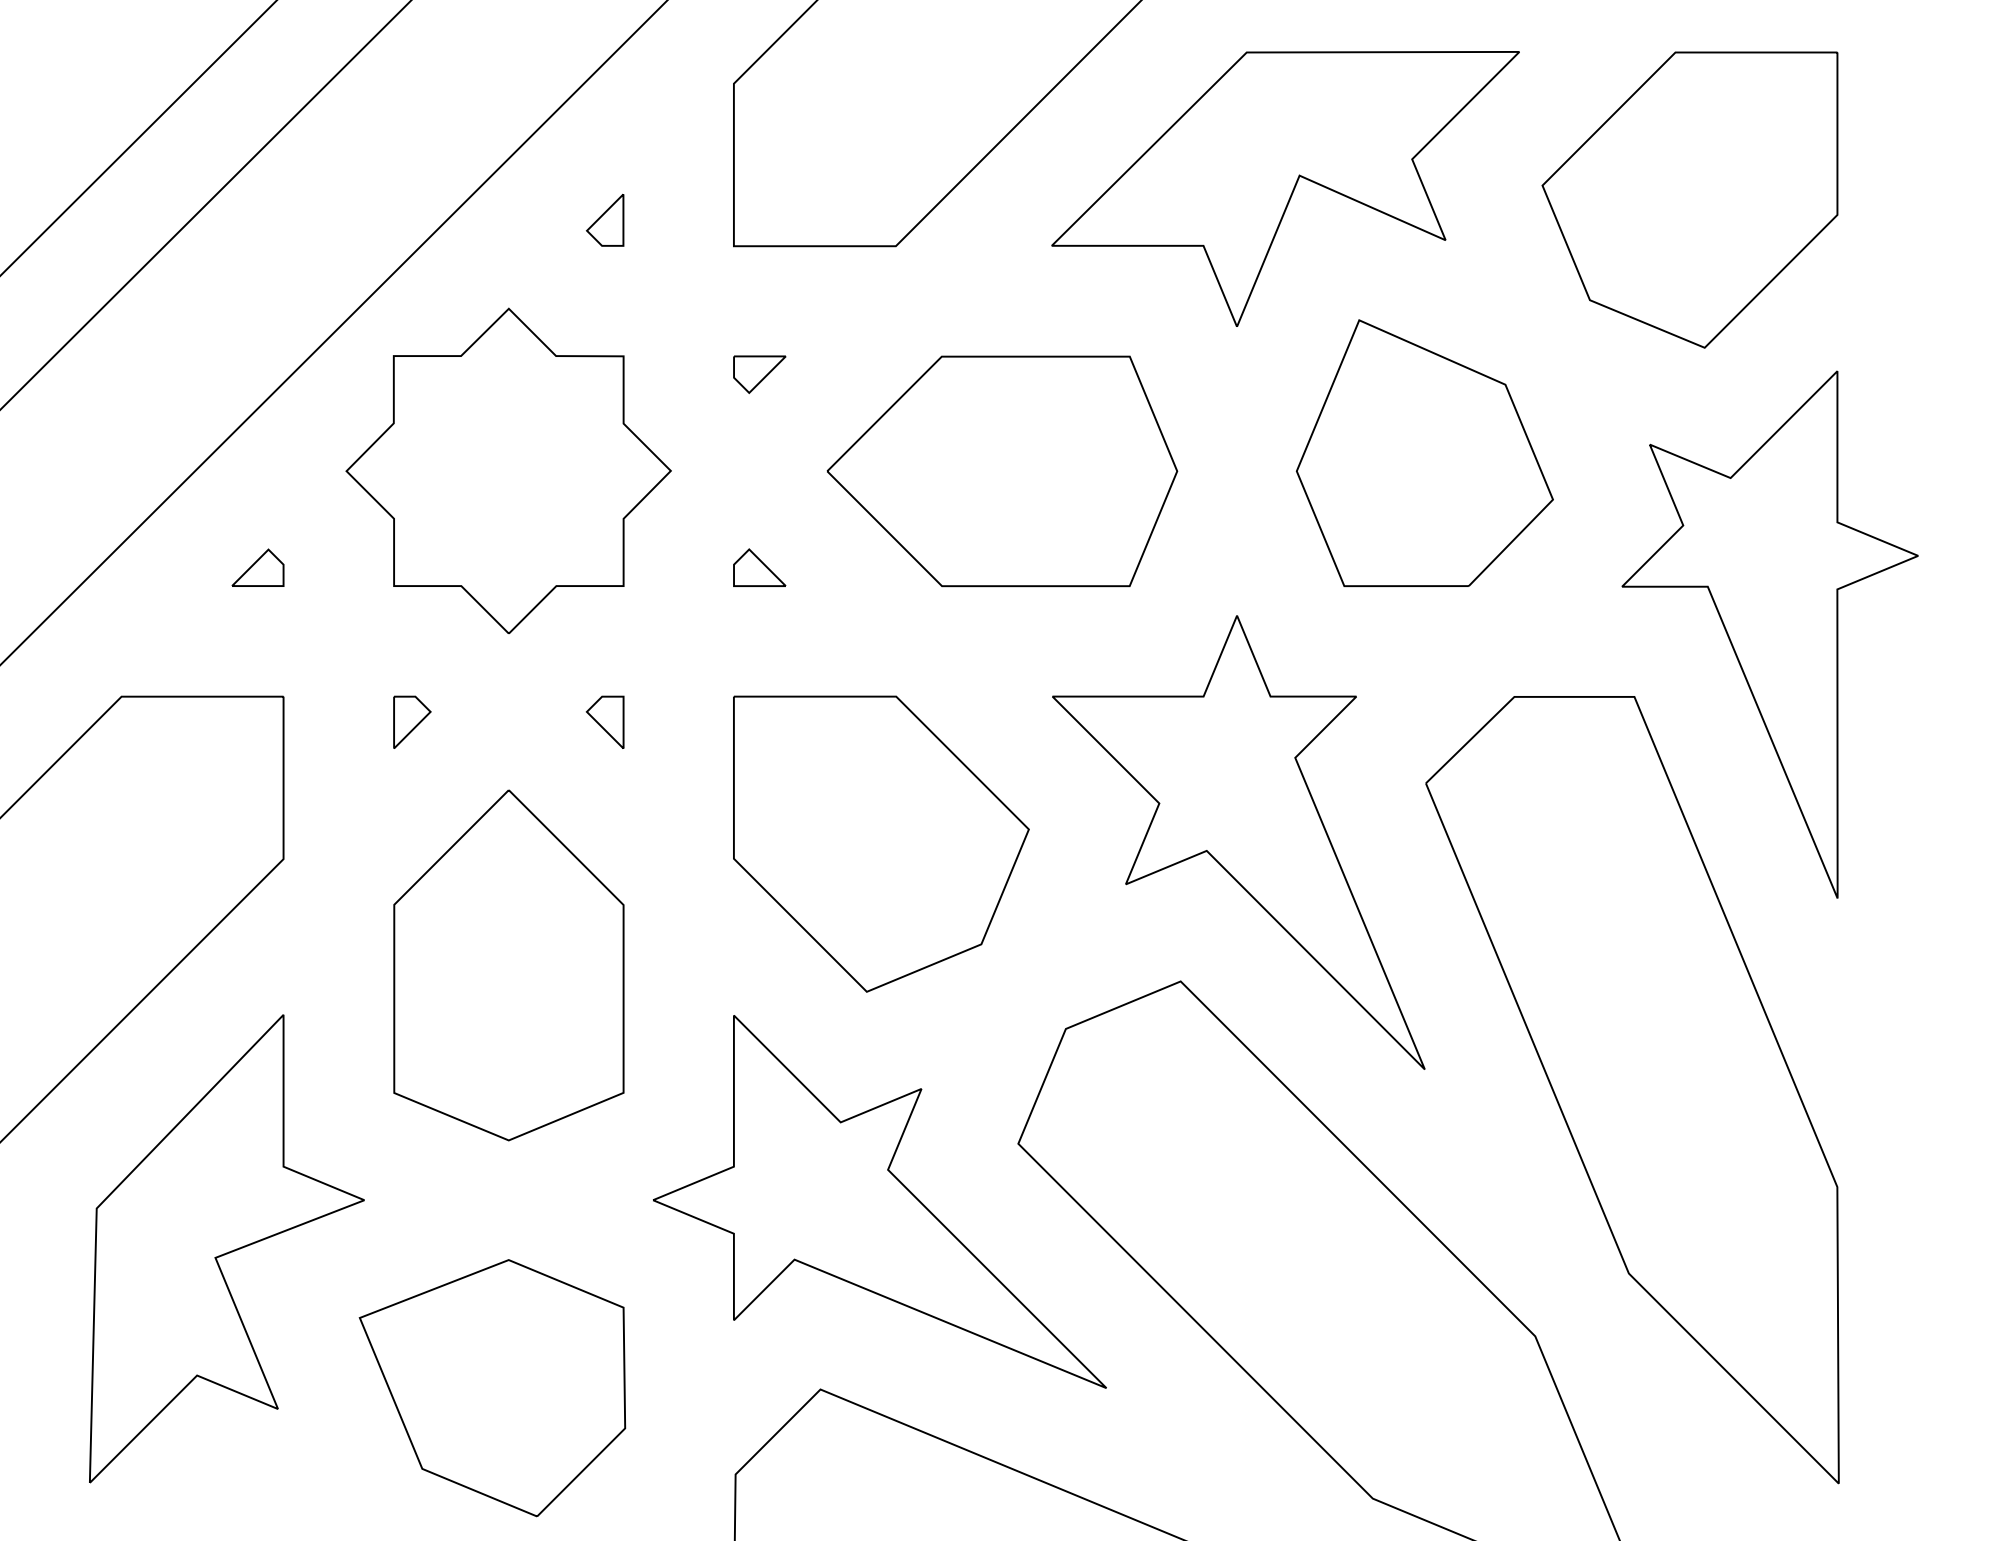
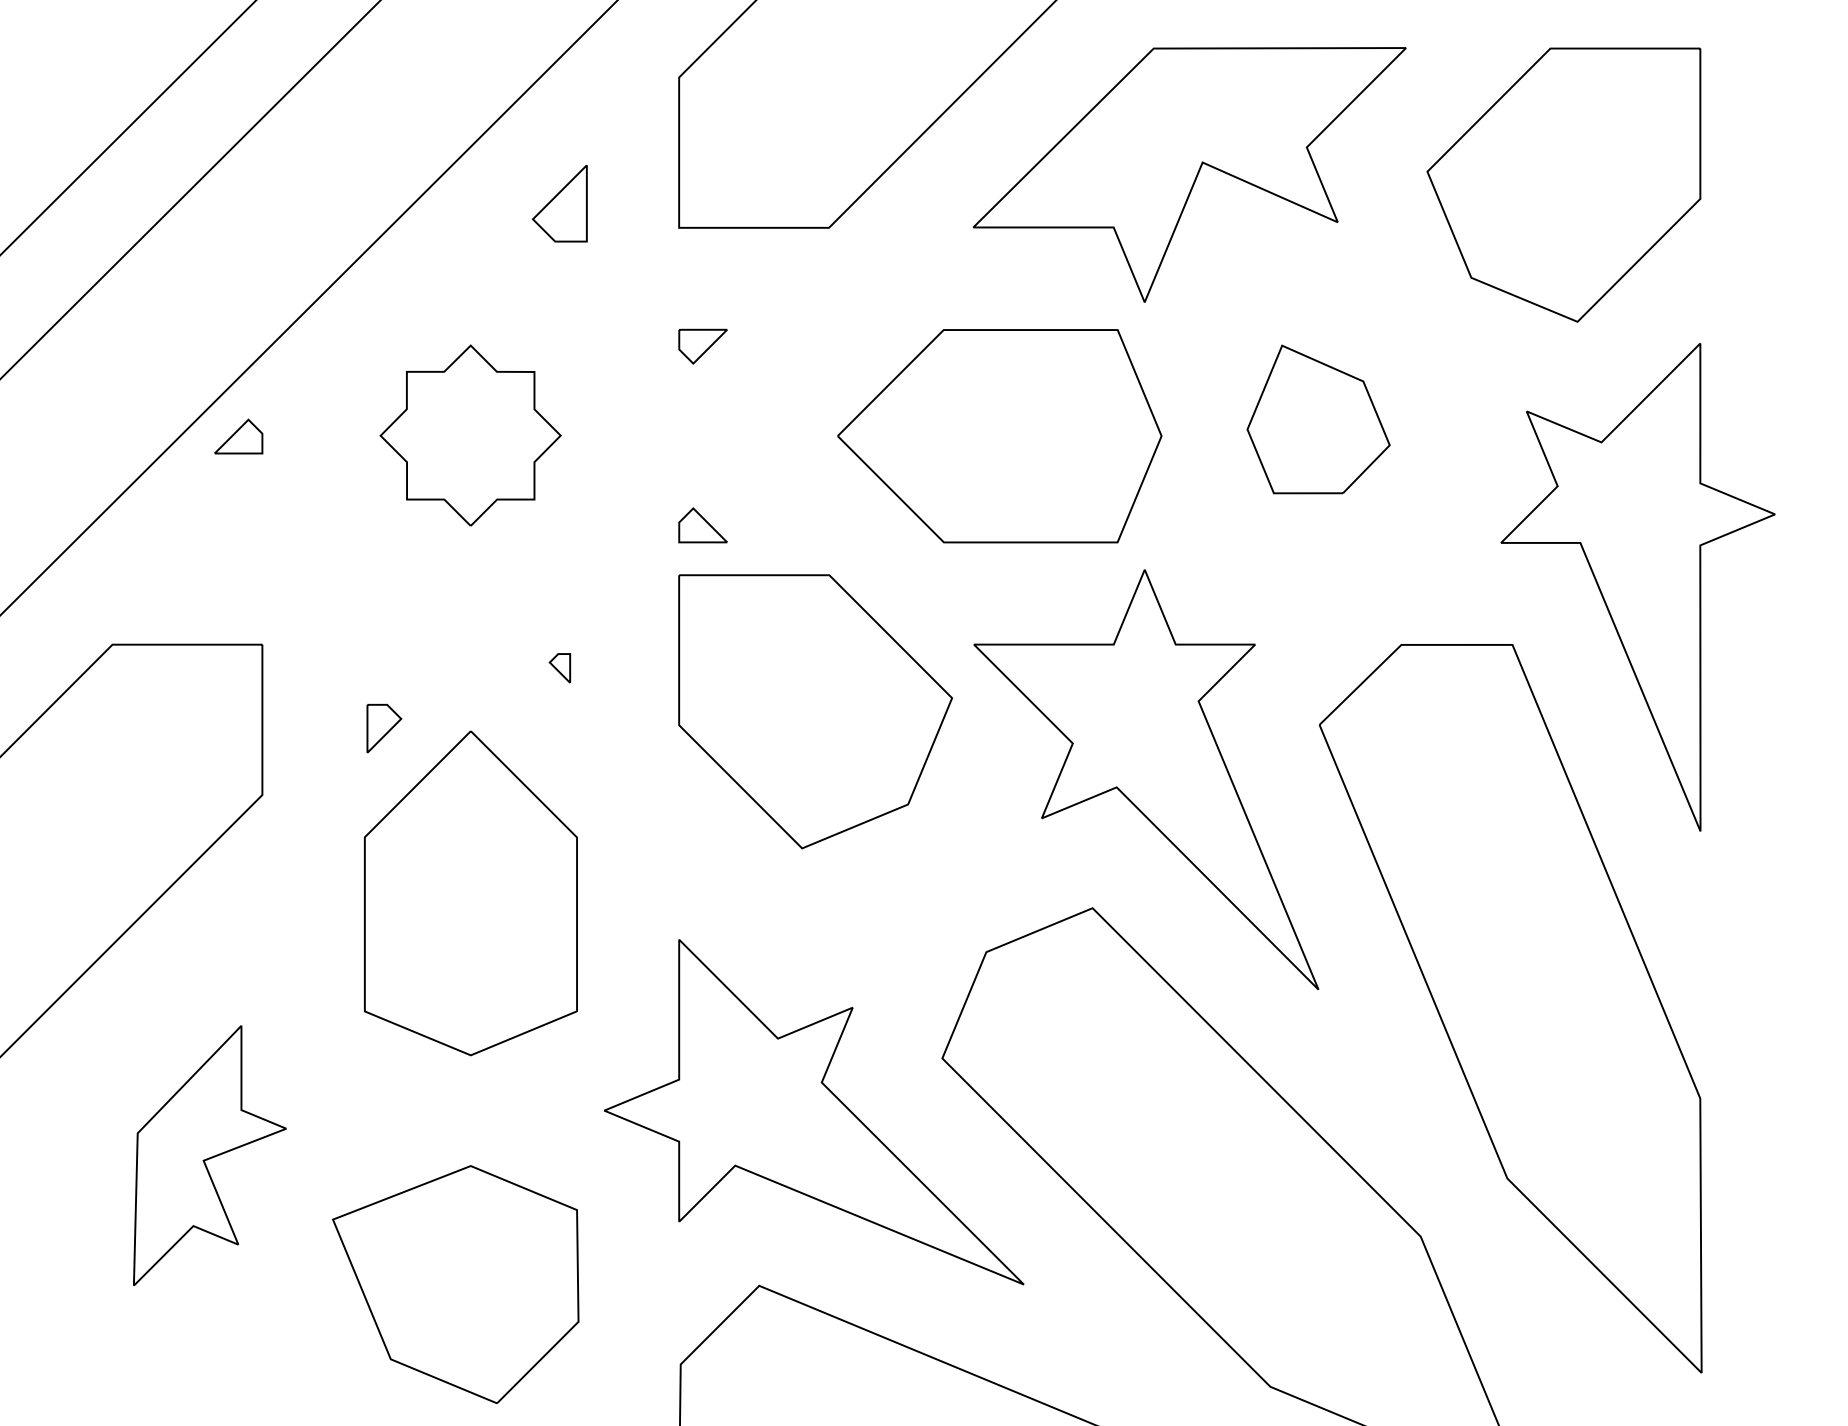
part: (605, 220) -> (560, 204), size x1.6
part: (1424, 453) -> (1318, 419), size x0.6
part: (508, 470) -> (470, 435), size x0.6
part: (1002, 471) -> (999, 436), moved
part: (257, 567) -> (238, 436), moved
part: (412, 721) -> (384, 727), moved
part: (604, 721) -> (559, 667), size x0.6
part: (881, 843) -> (815, 711), moved
part: (226, 1248) -> (209, 1155), size x0.6

